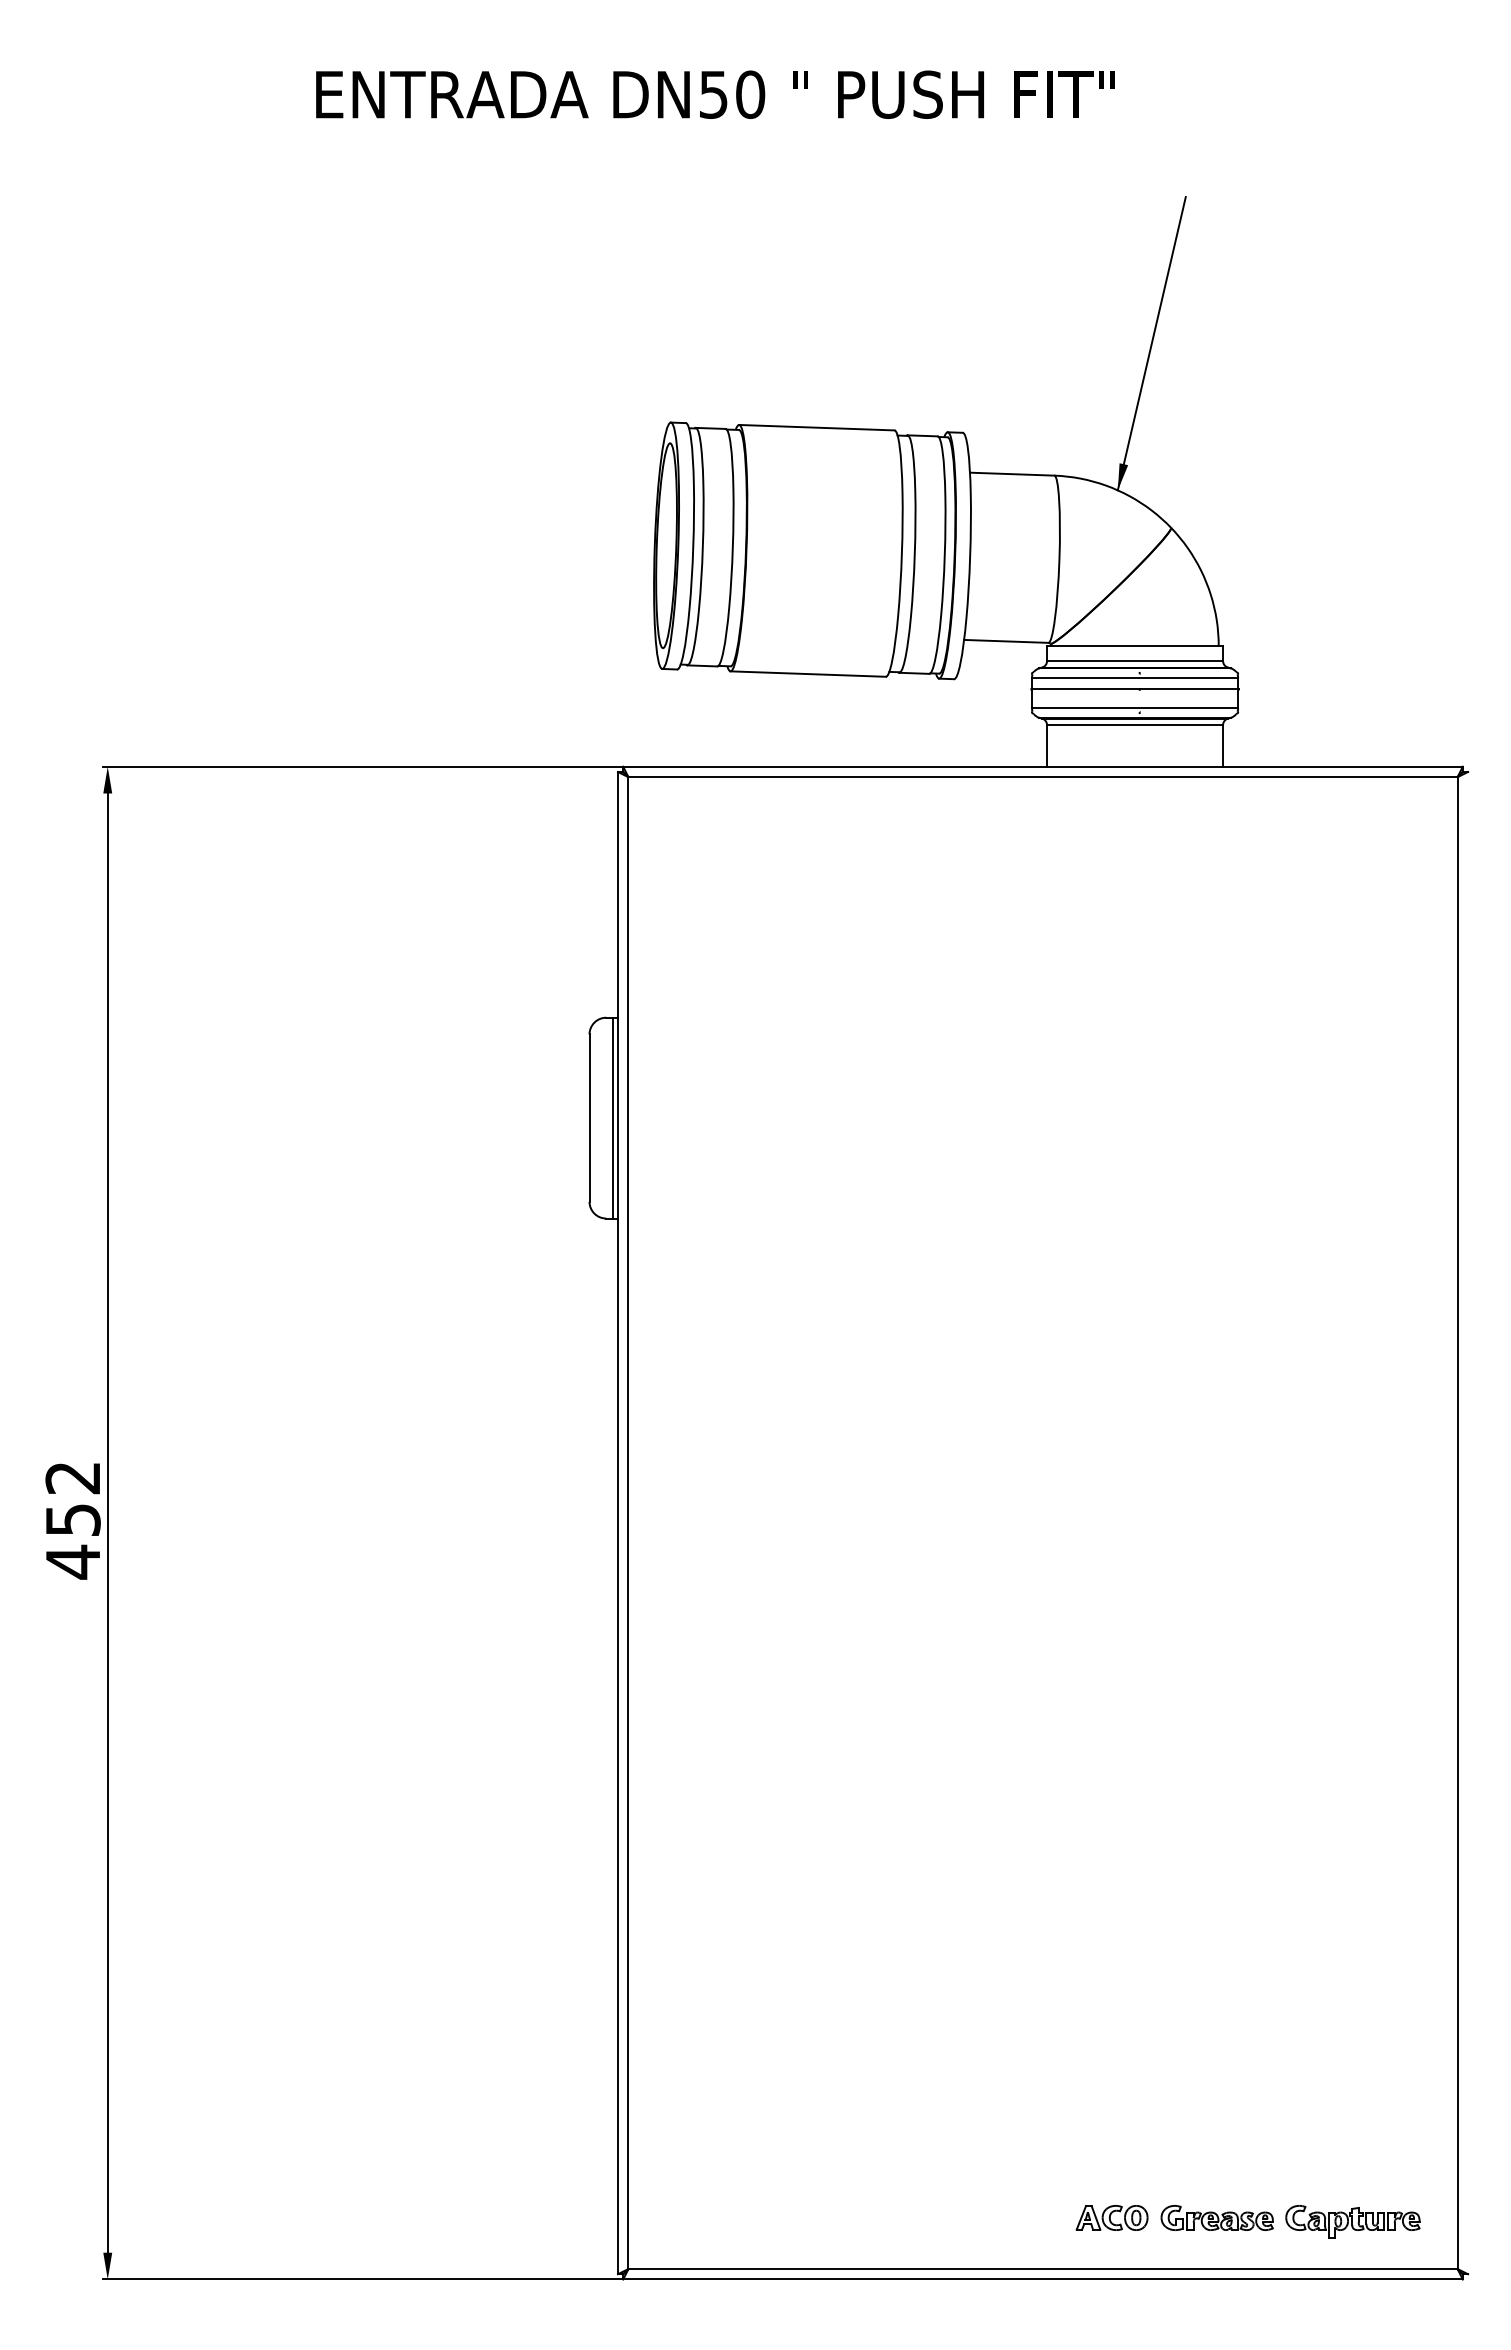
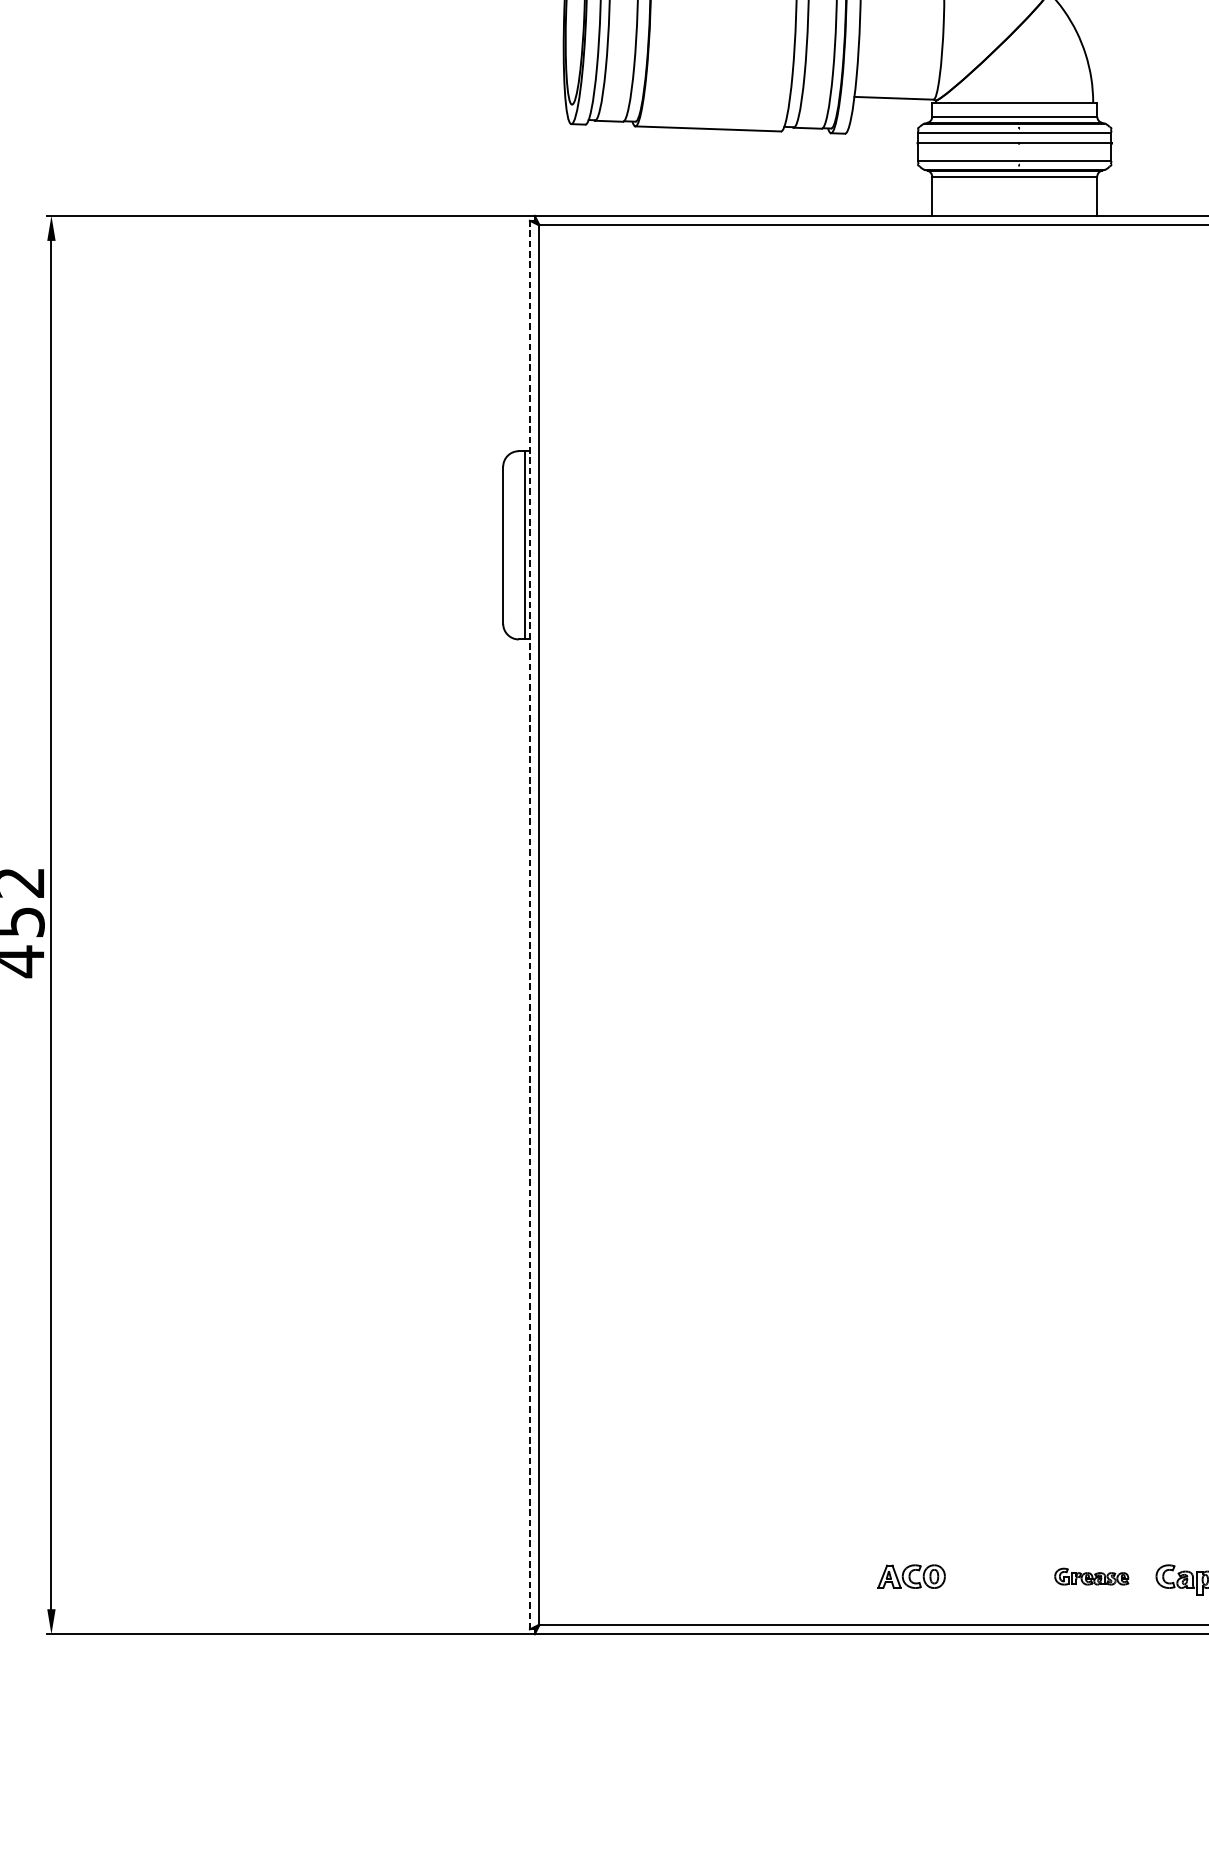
line: (617, 1522) -> (529, 924), solid -> dashed
part: (1111, 2217) -> (911, 1576), moved
part: (1216, 2217) -> (1091, 1576), size x0.7

